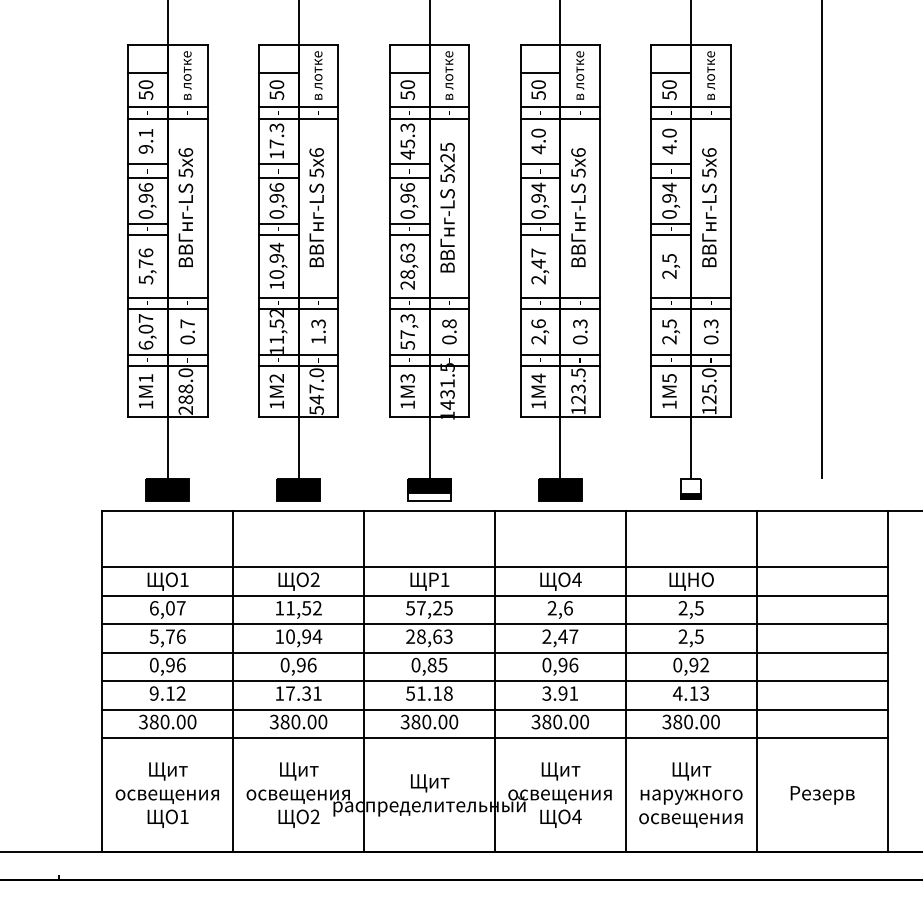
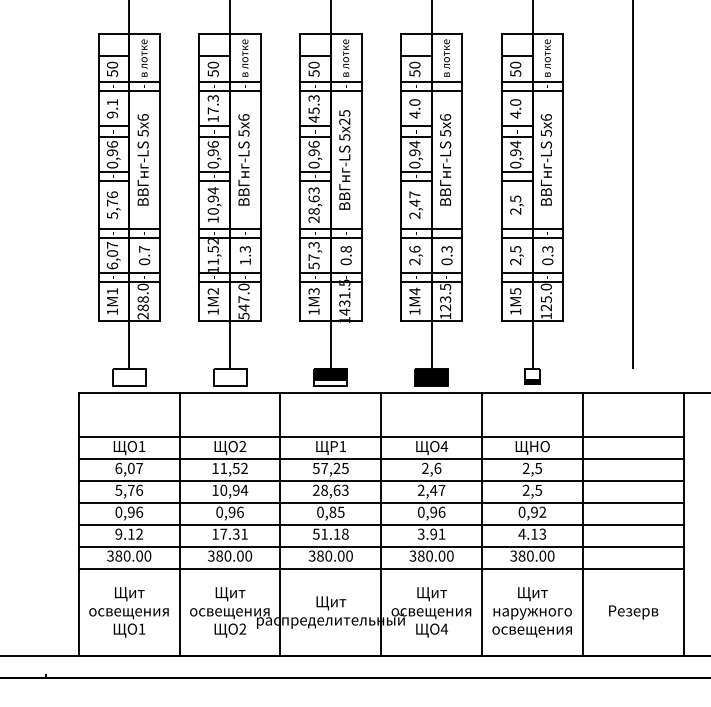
fill: (166, 490) -> (128, 377), removed
fill: (297, 490) -> (229, 377), removed

